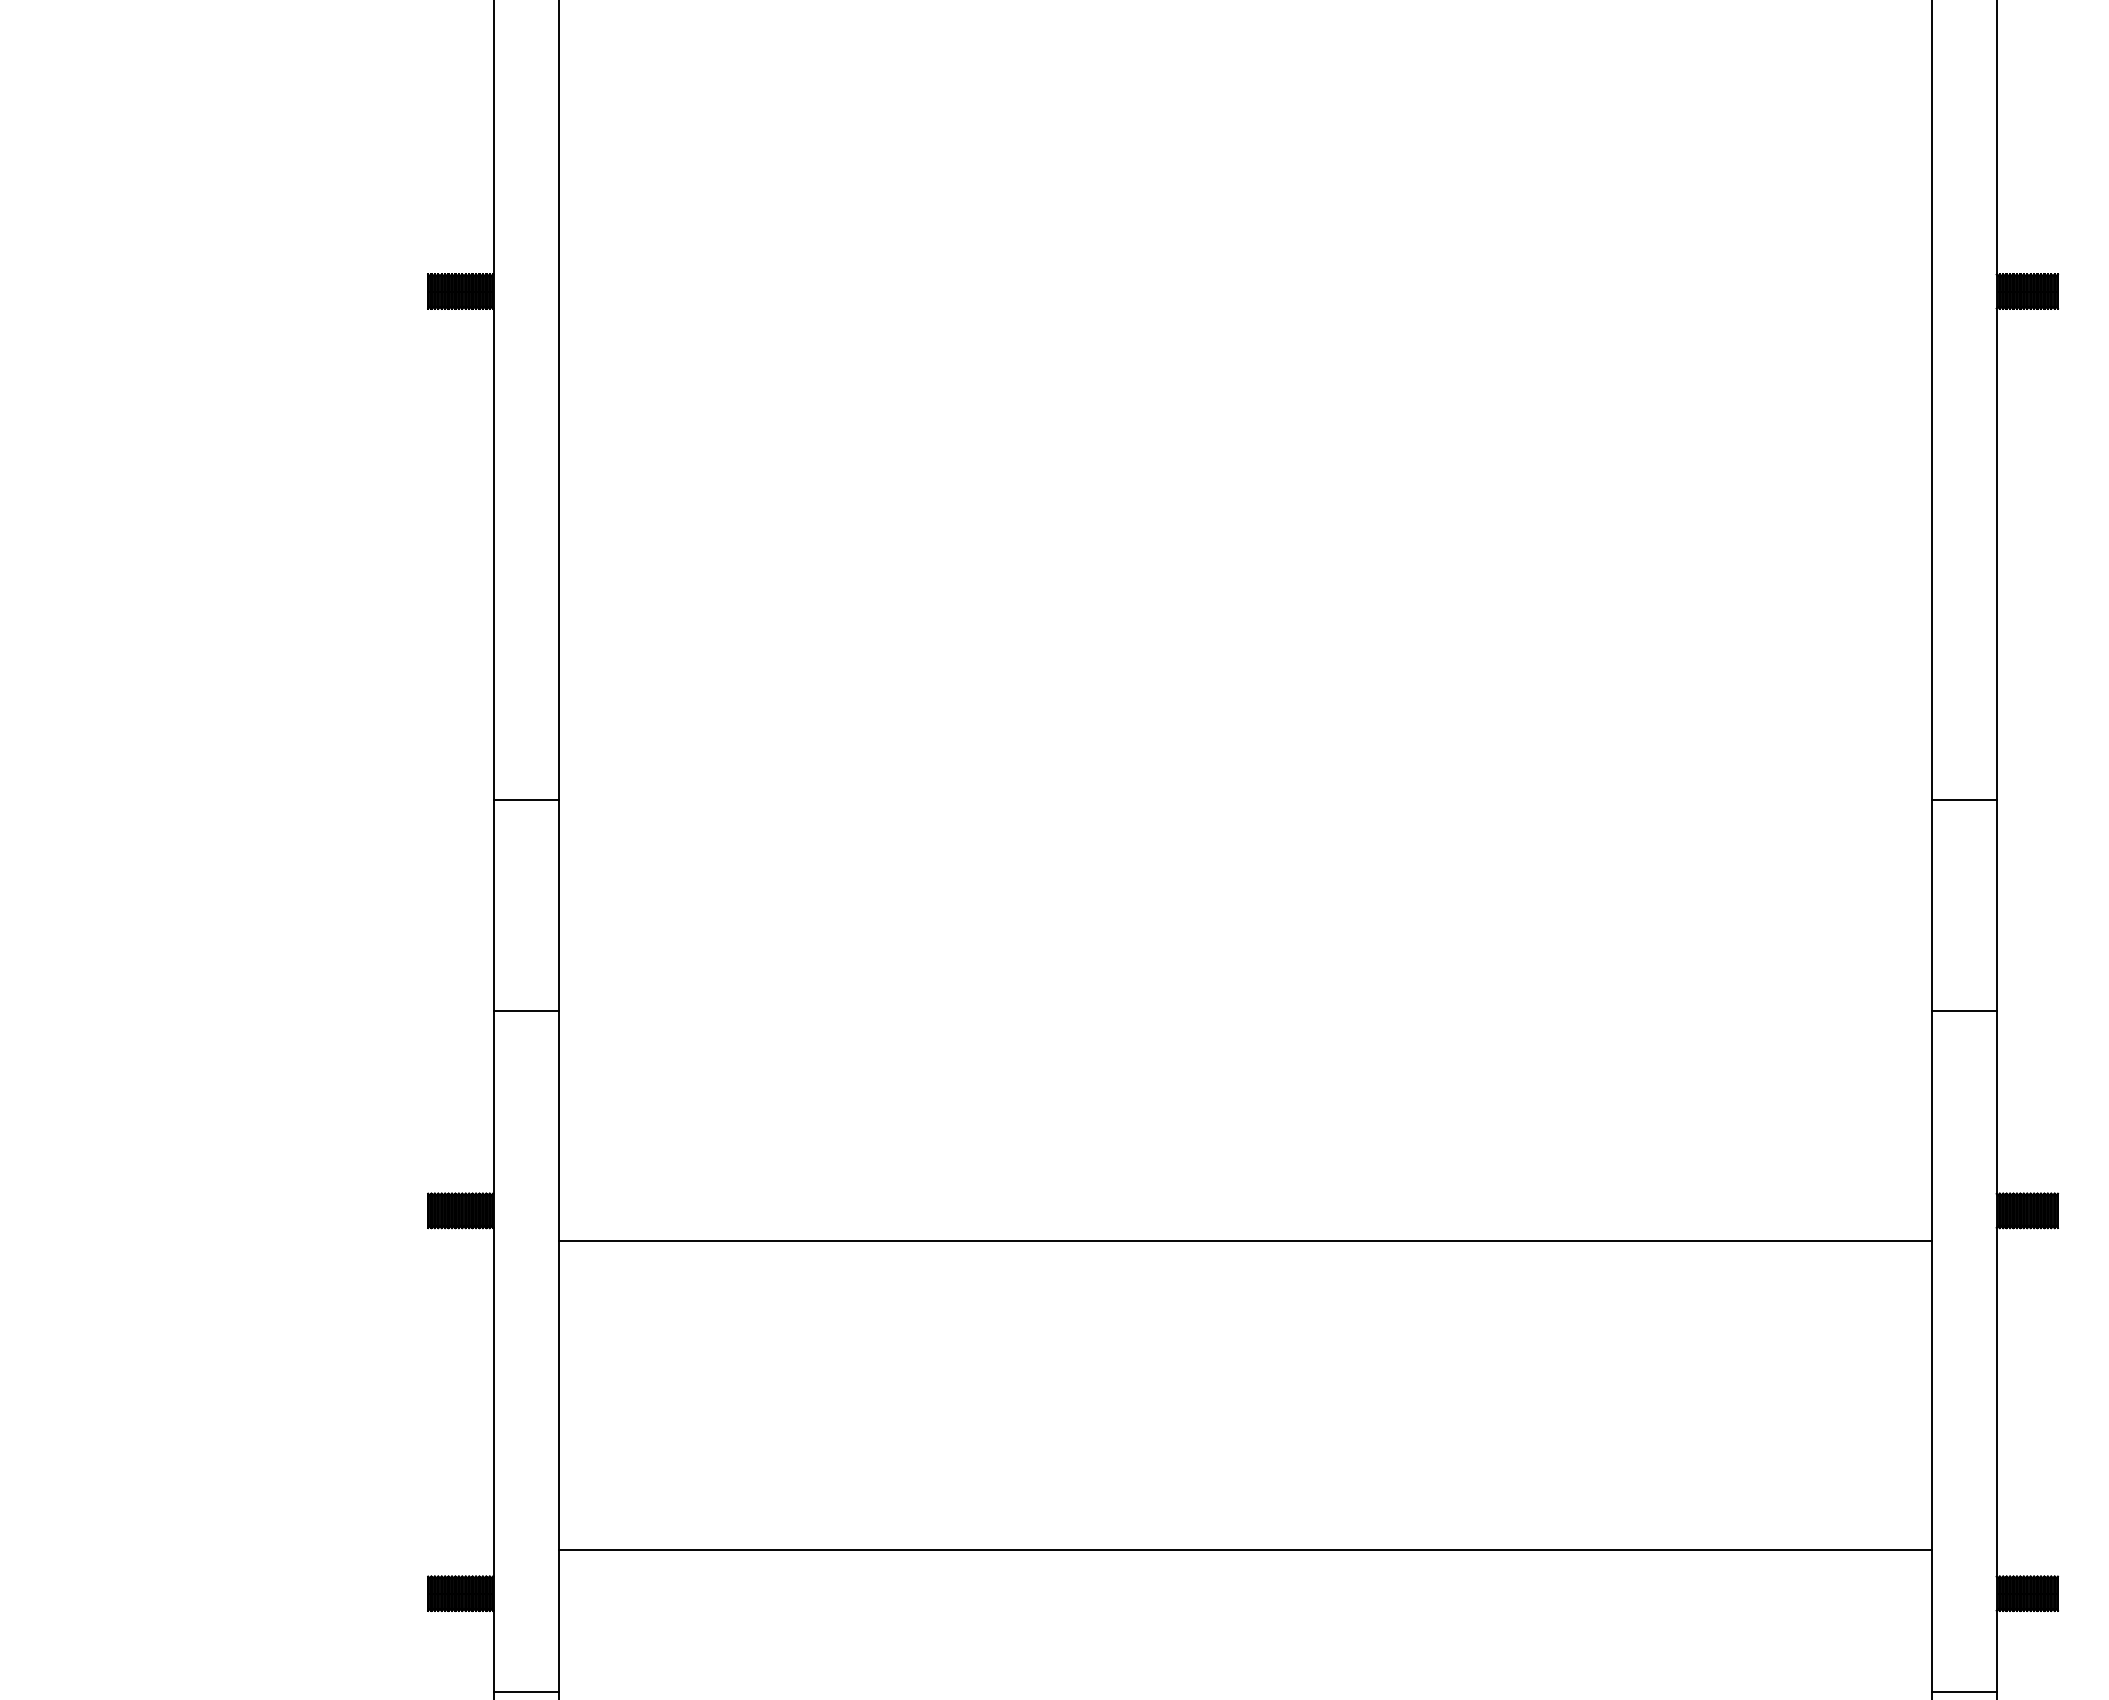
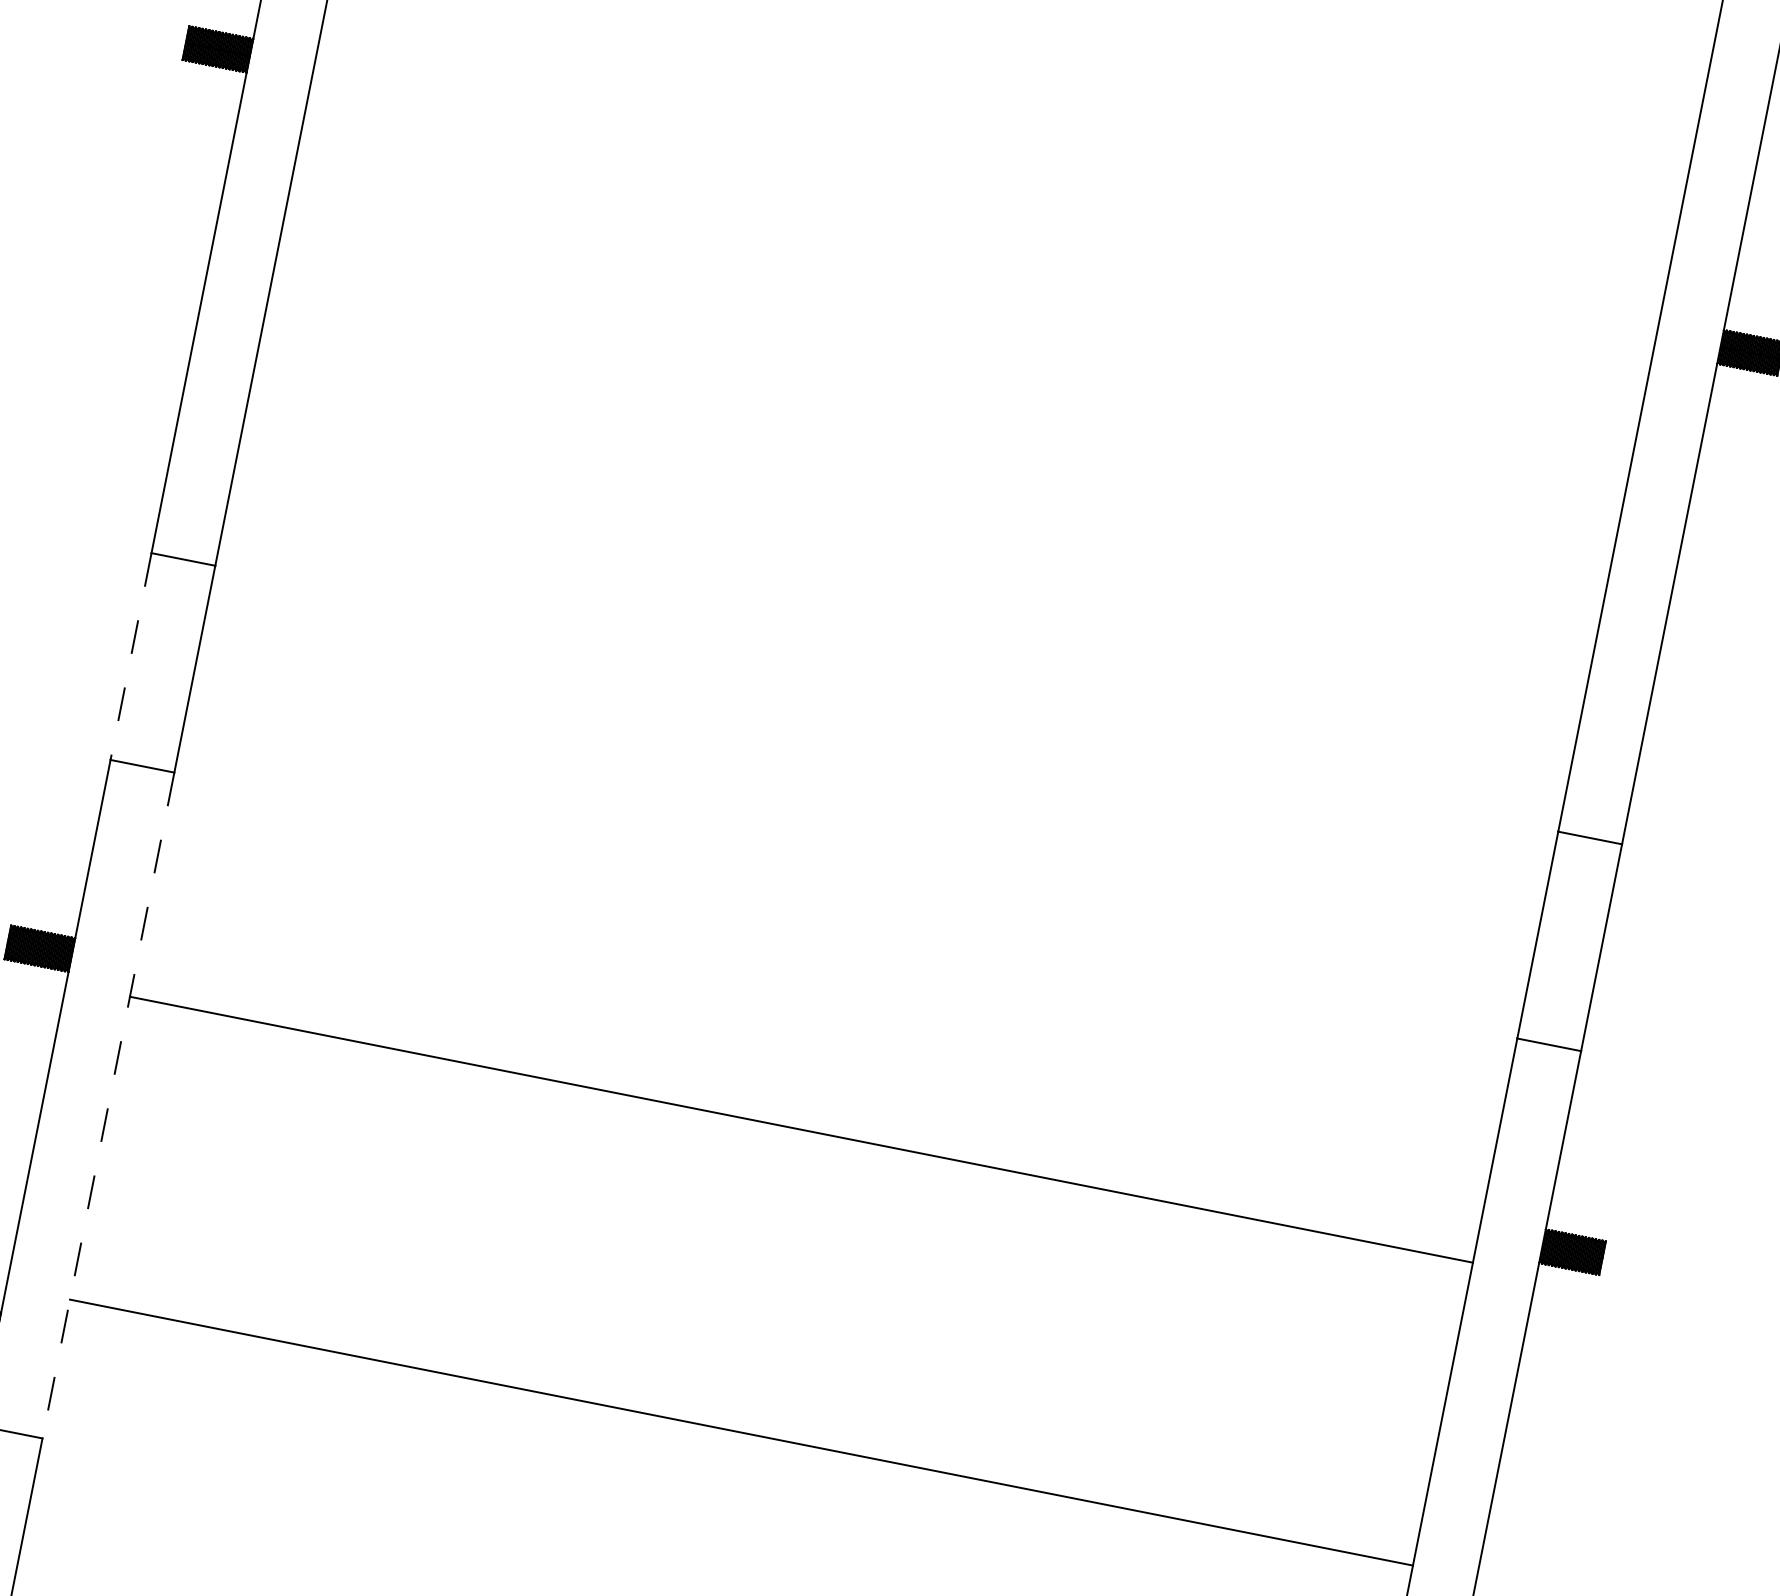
line: (493, 905) -> (131, 656), solid -> dashed
line: (558, 1352) -> (108, 1106), solid -> dashed

